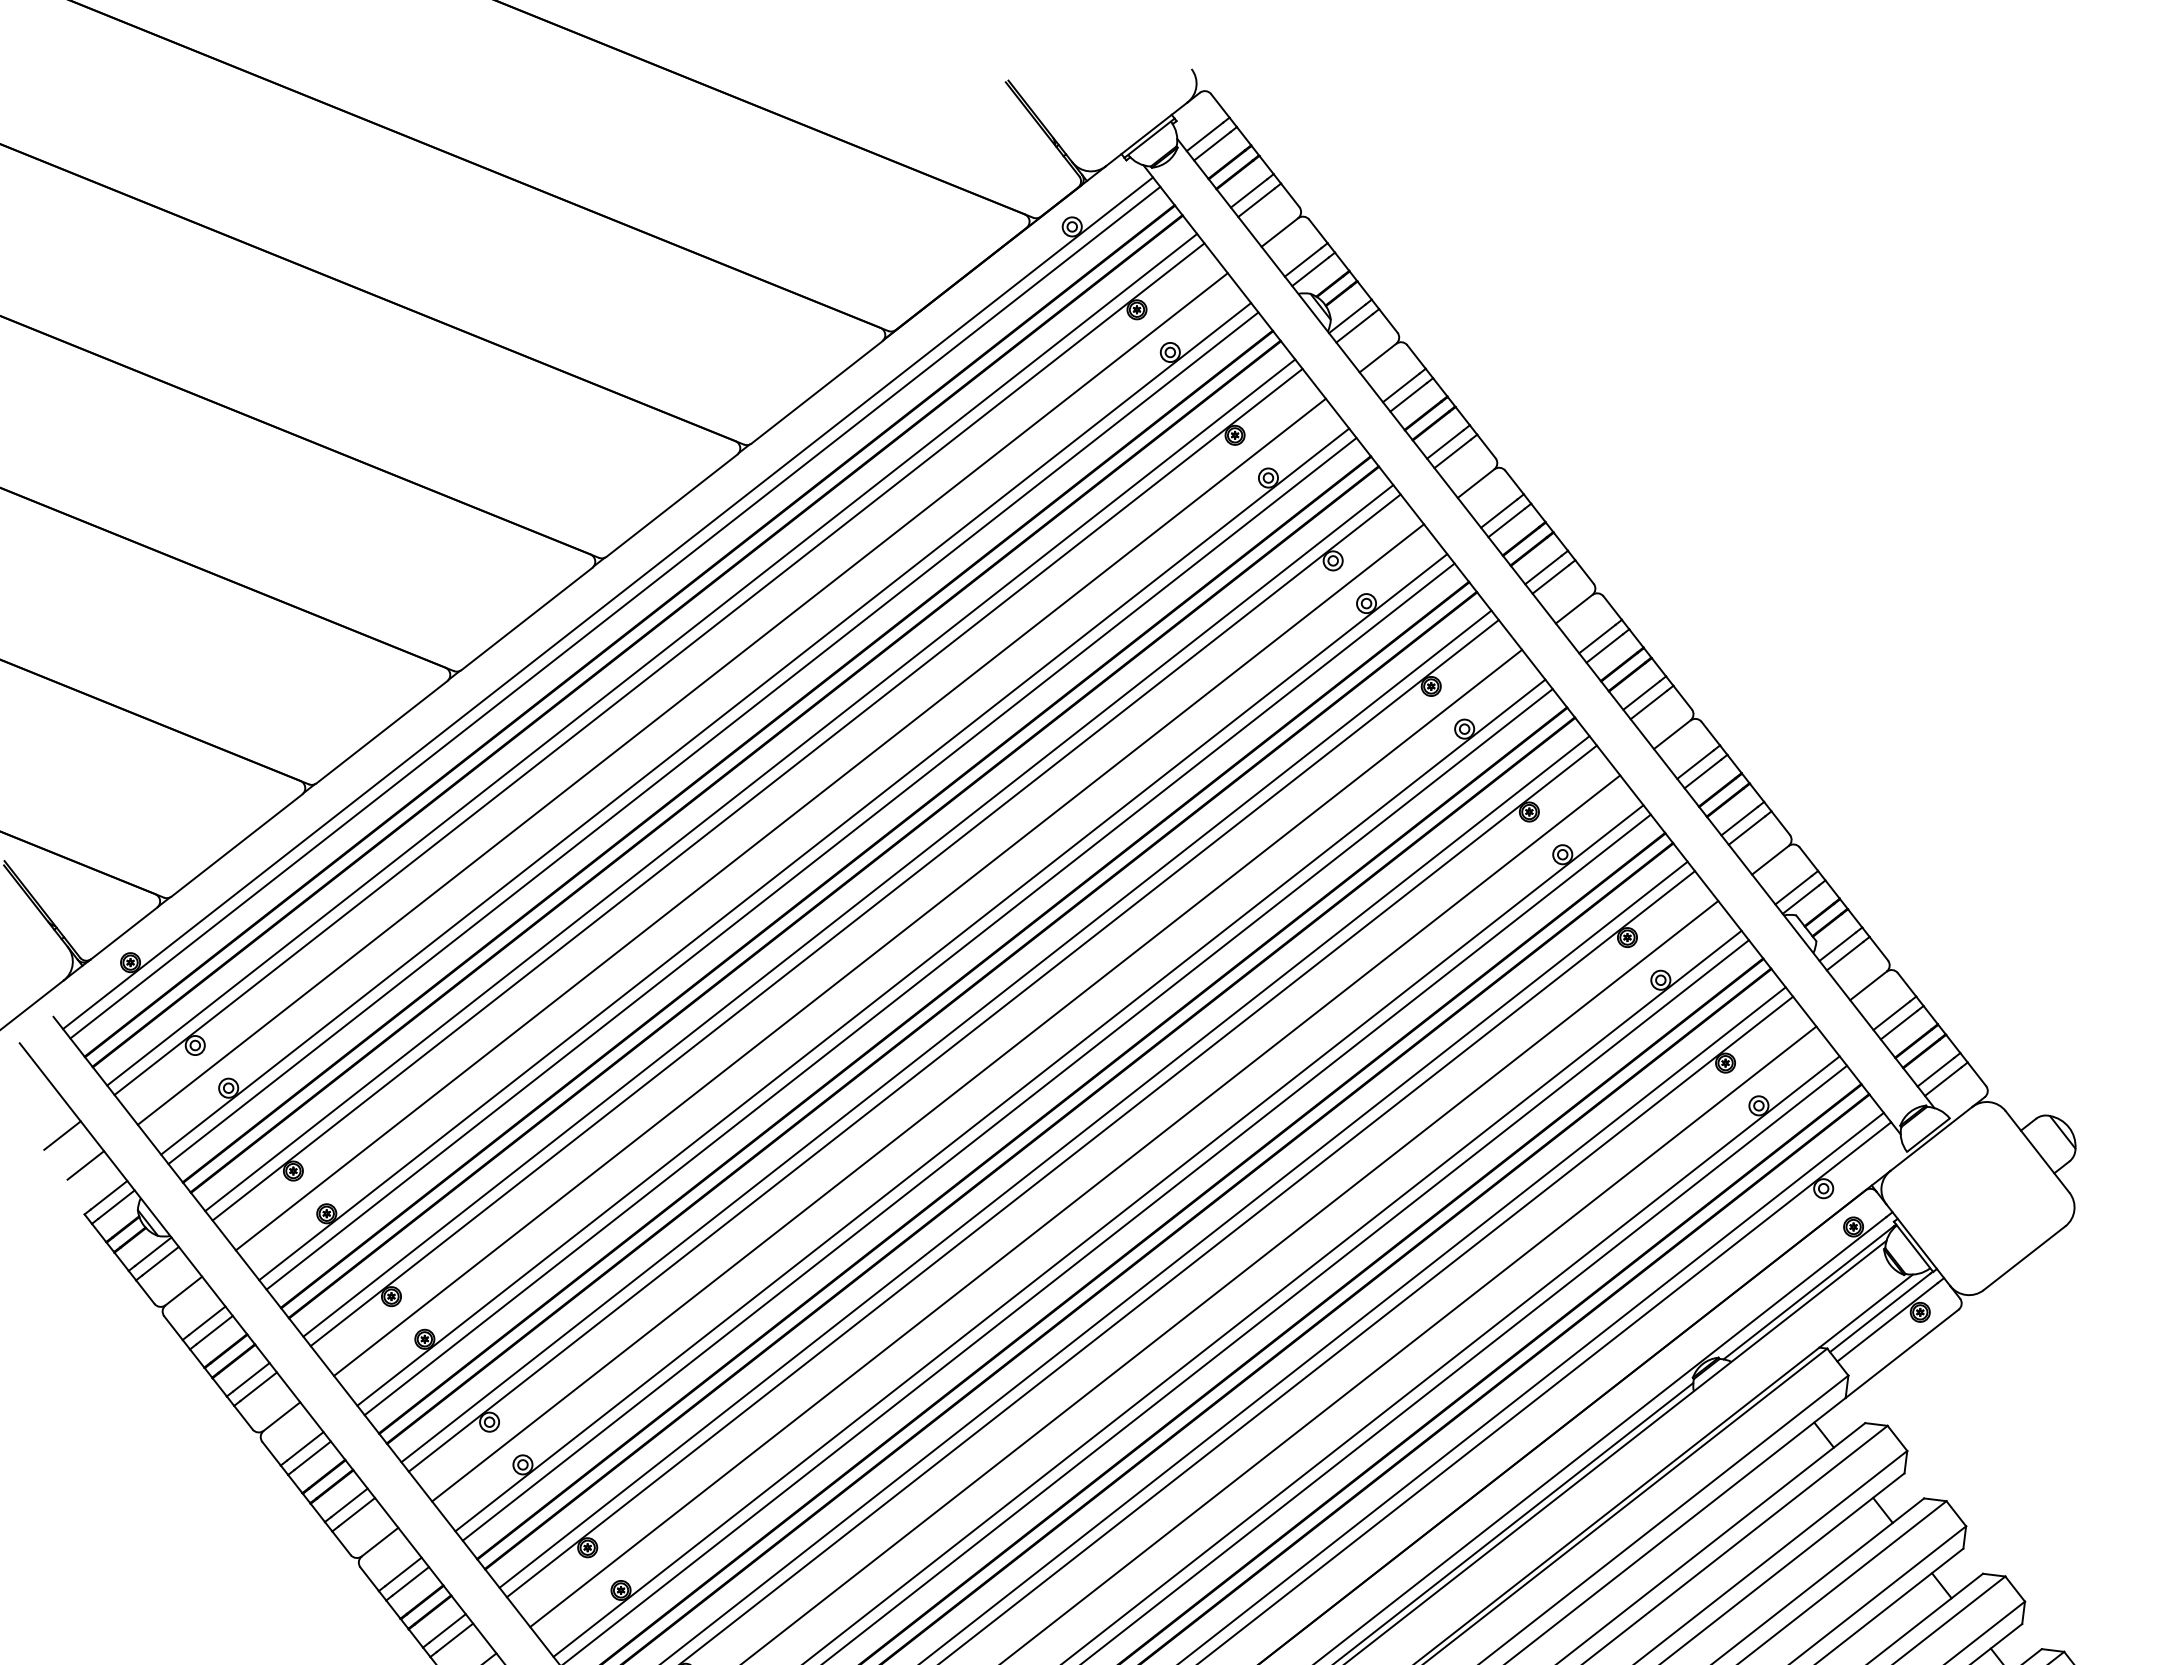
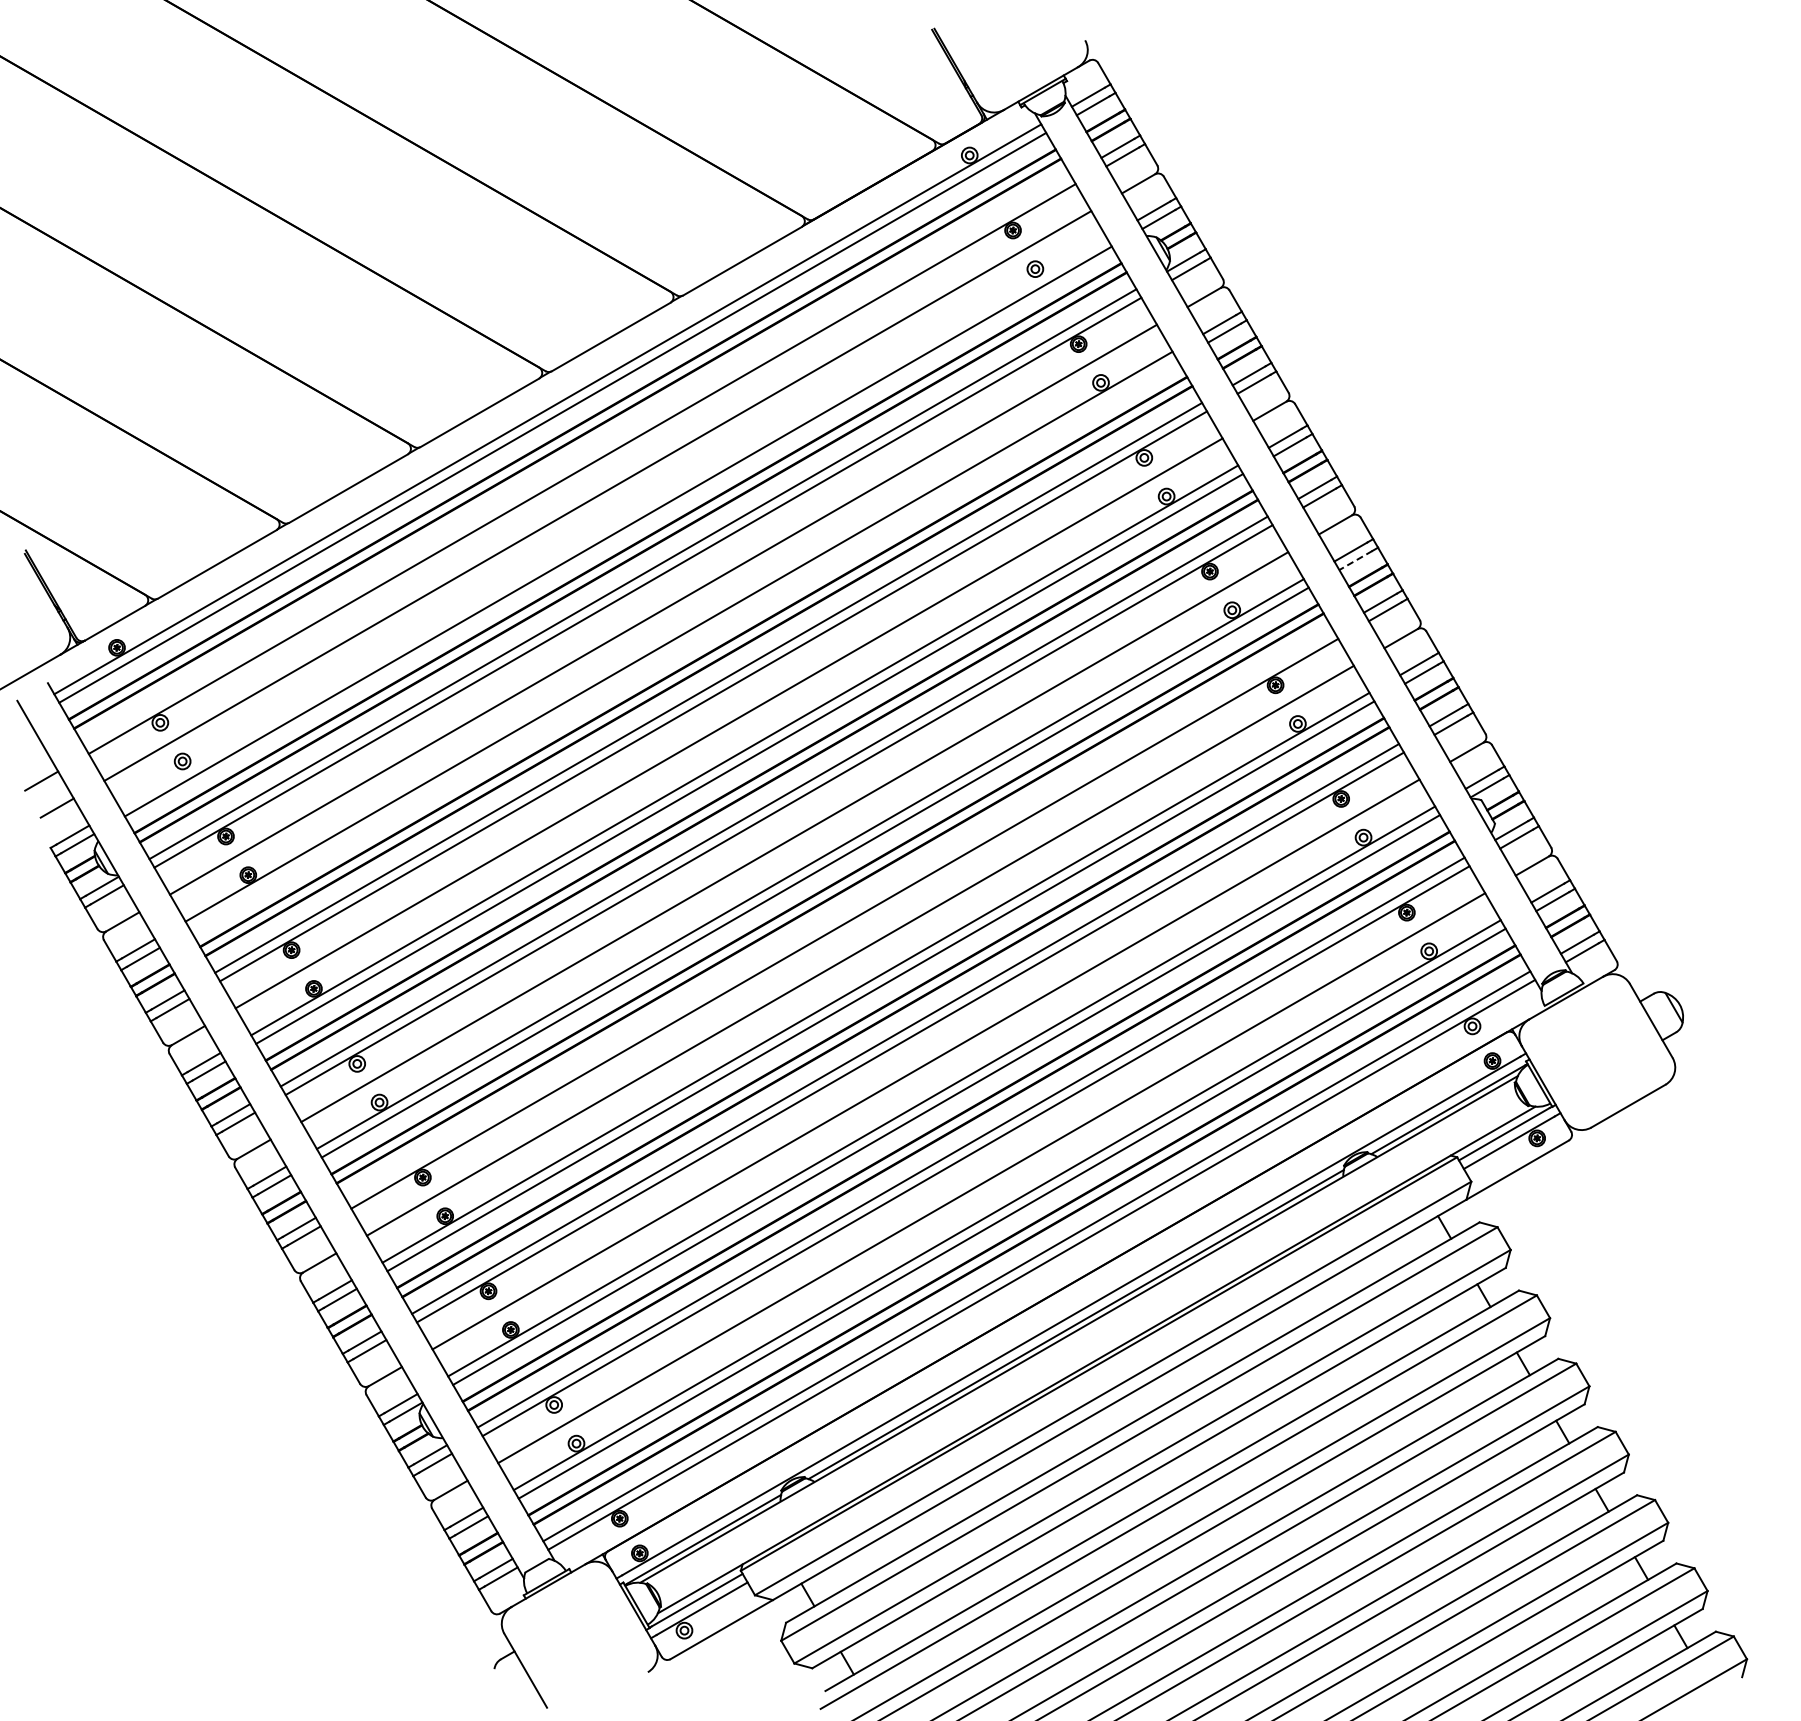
line: (1604, 648) -> (1355, 560), solid -> dashed
line: (651, 659) -> (576, 460), removed
line: (704, 728) -> (612, 522), removed
line: (811, 864) -> (683, 645), removed
line: (1044, 1162) -> (839, 915), removed

